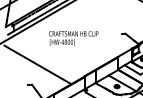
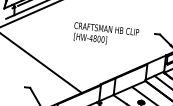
text: (73, 38) -> (105, 34), moved

